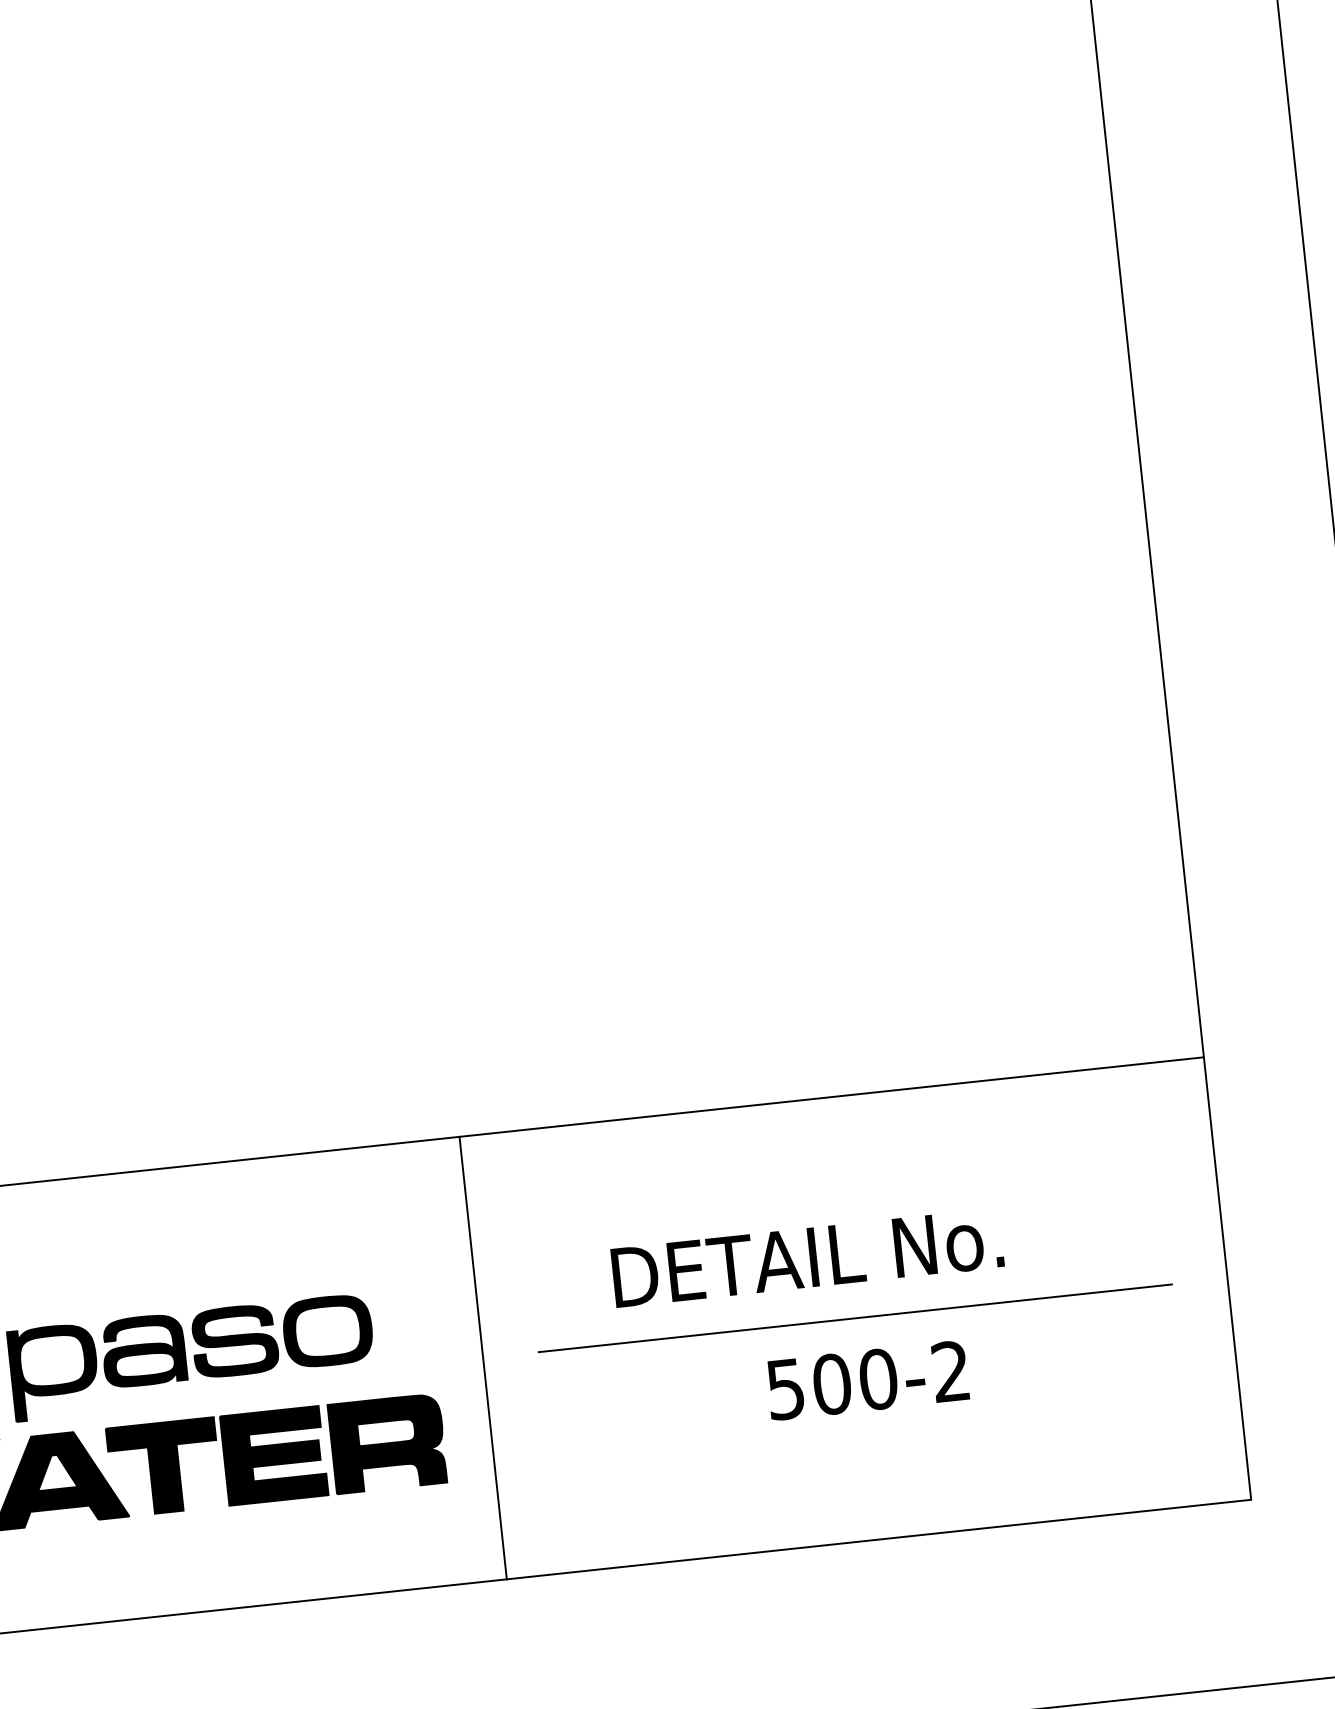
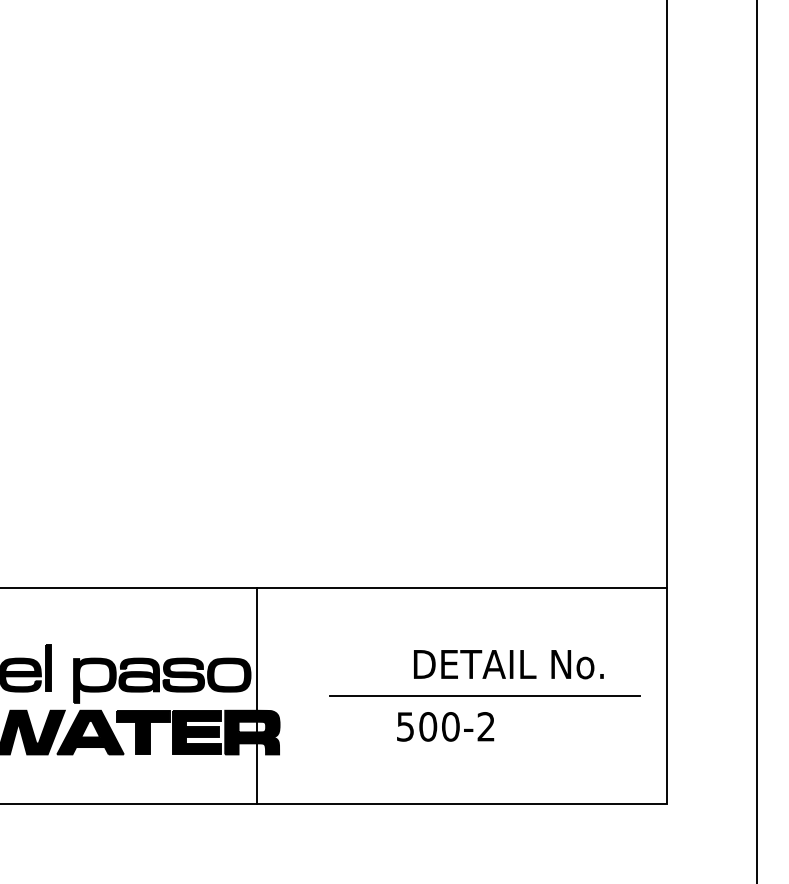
text: (806, 1258) -> (508, 664), moved
line: (482, 1358) -> (256, 696), moved
text: (867, 1379) -> (445, 726), moved

